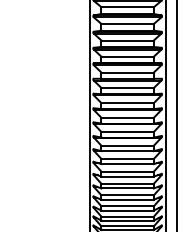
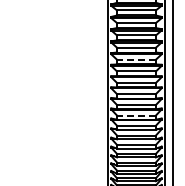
line: (126, 56) -> (135, 59), solid -> dashed
line: (126, 131) -> (135, 115), solid -> dashed

